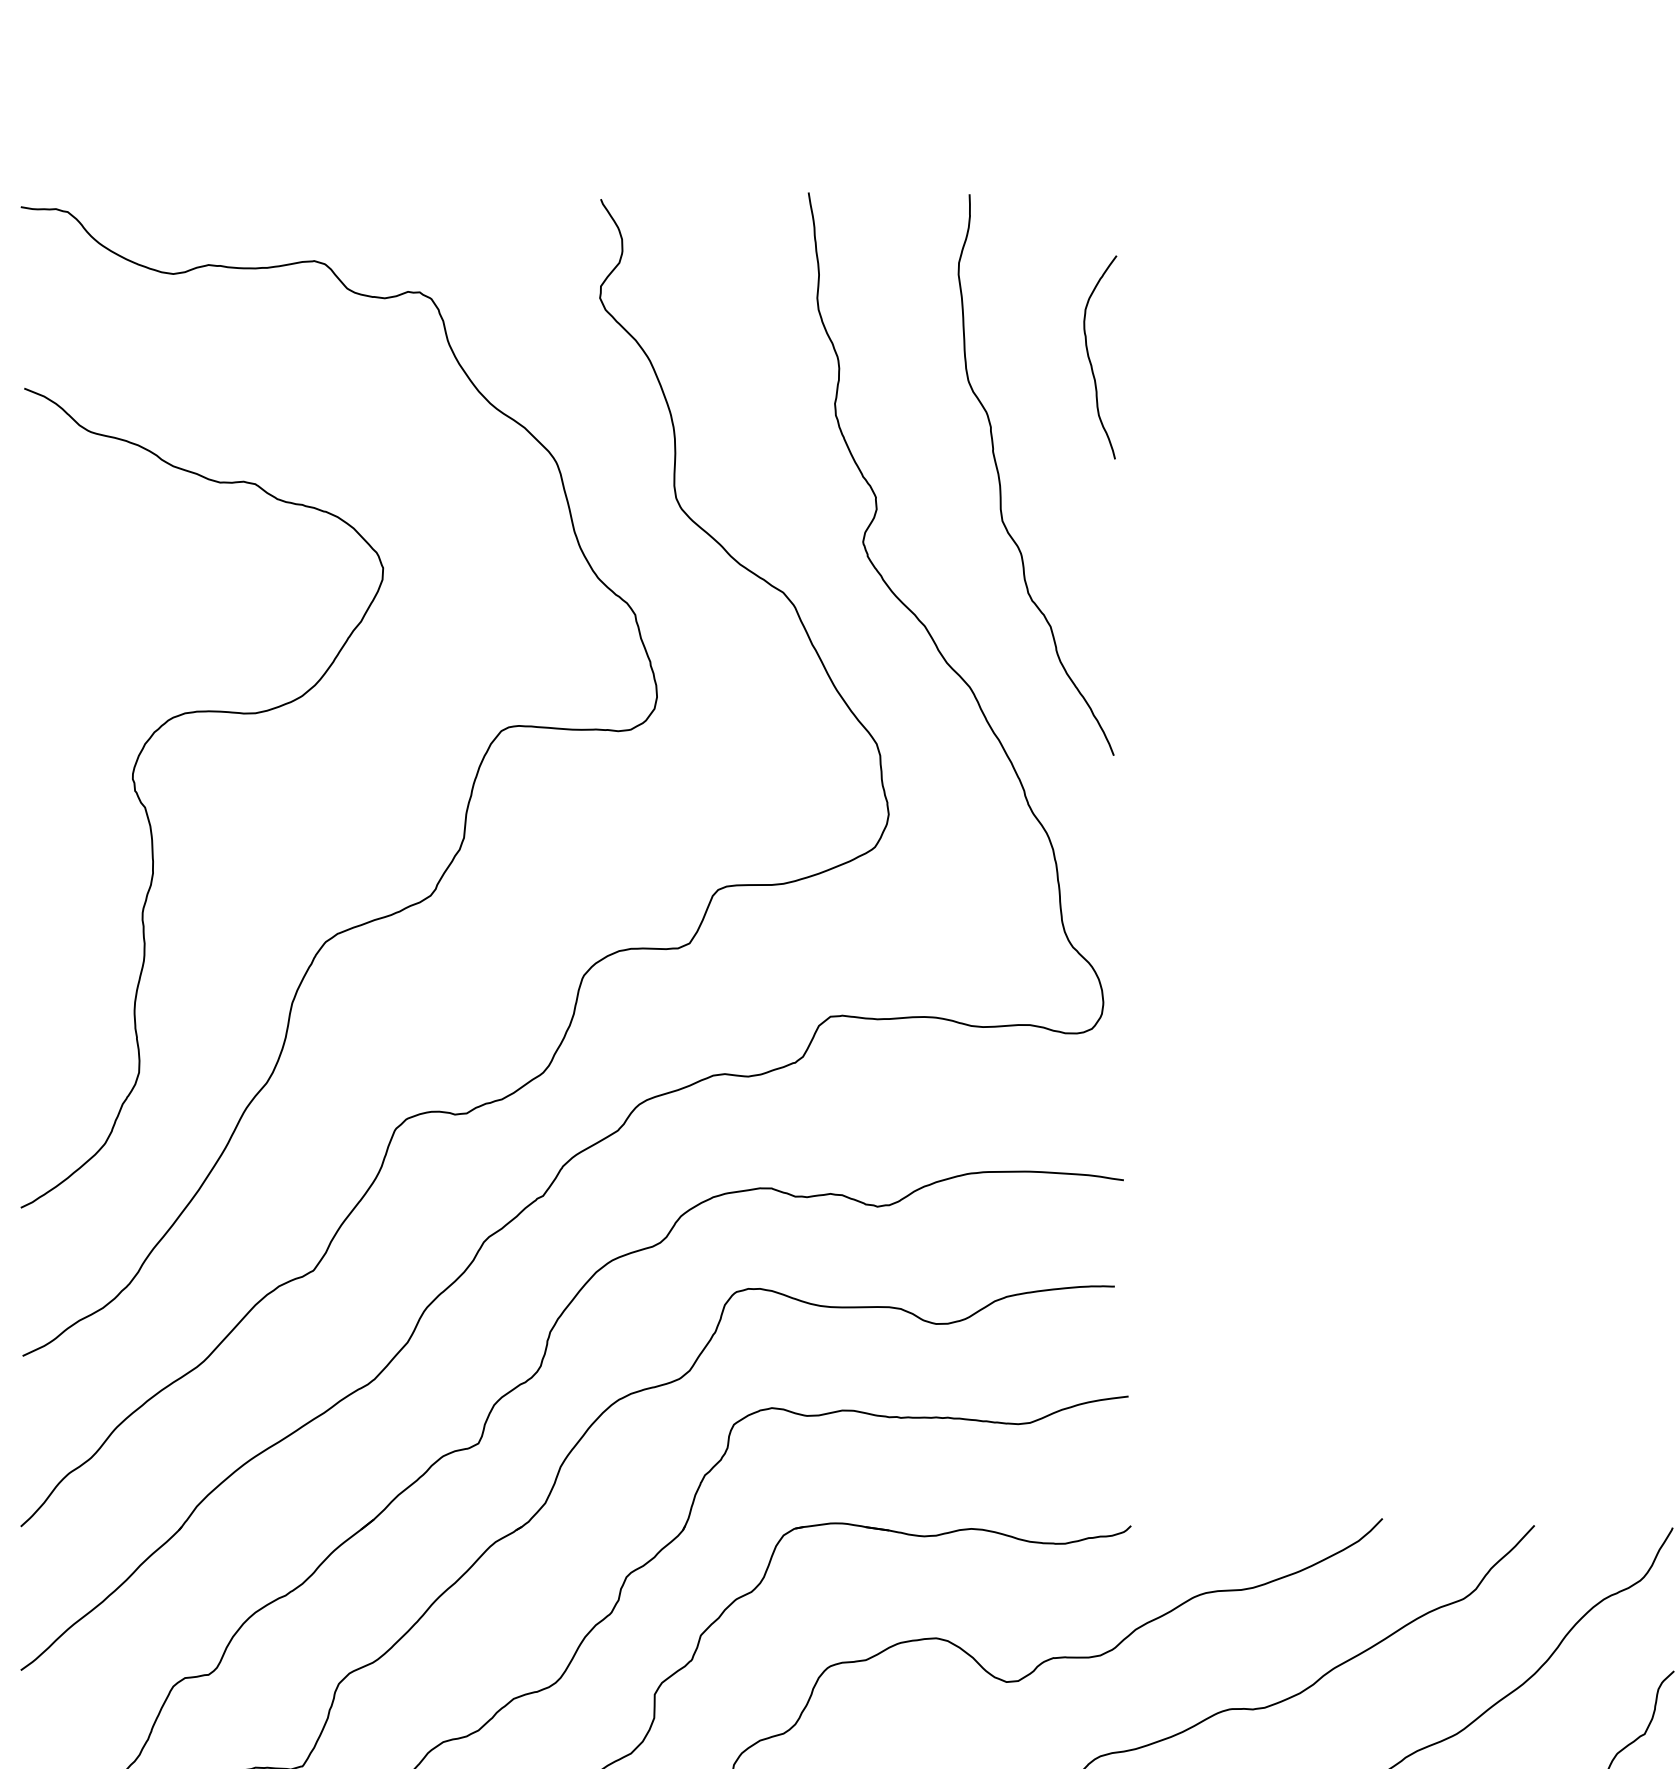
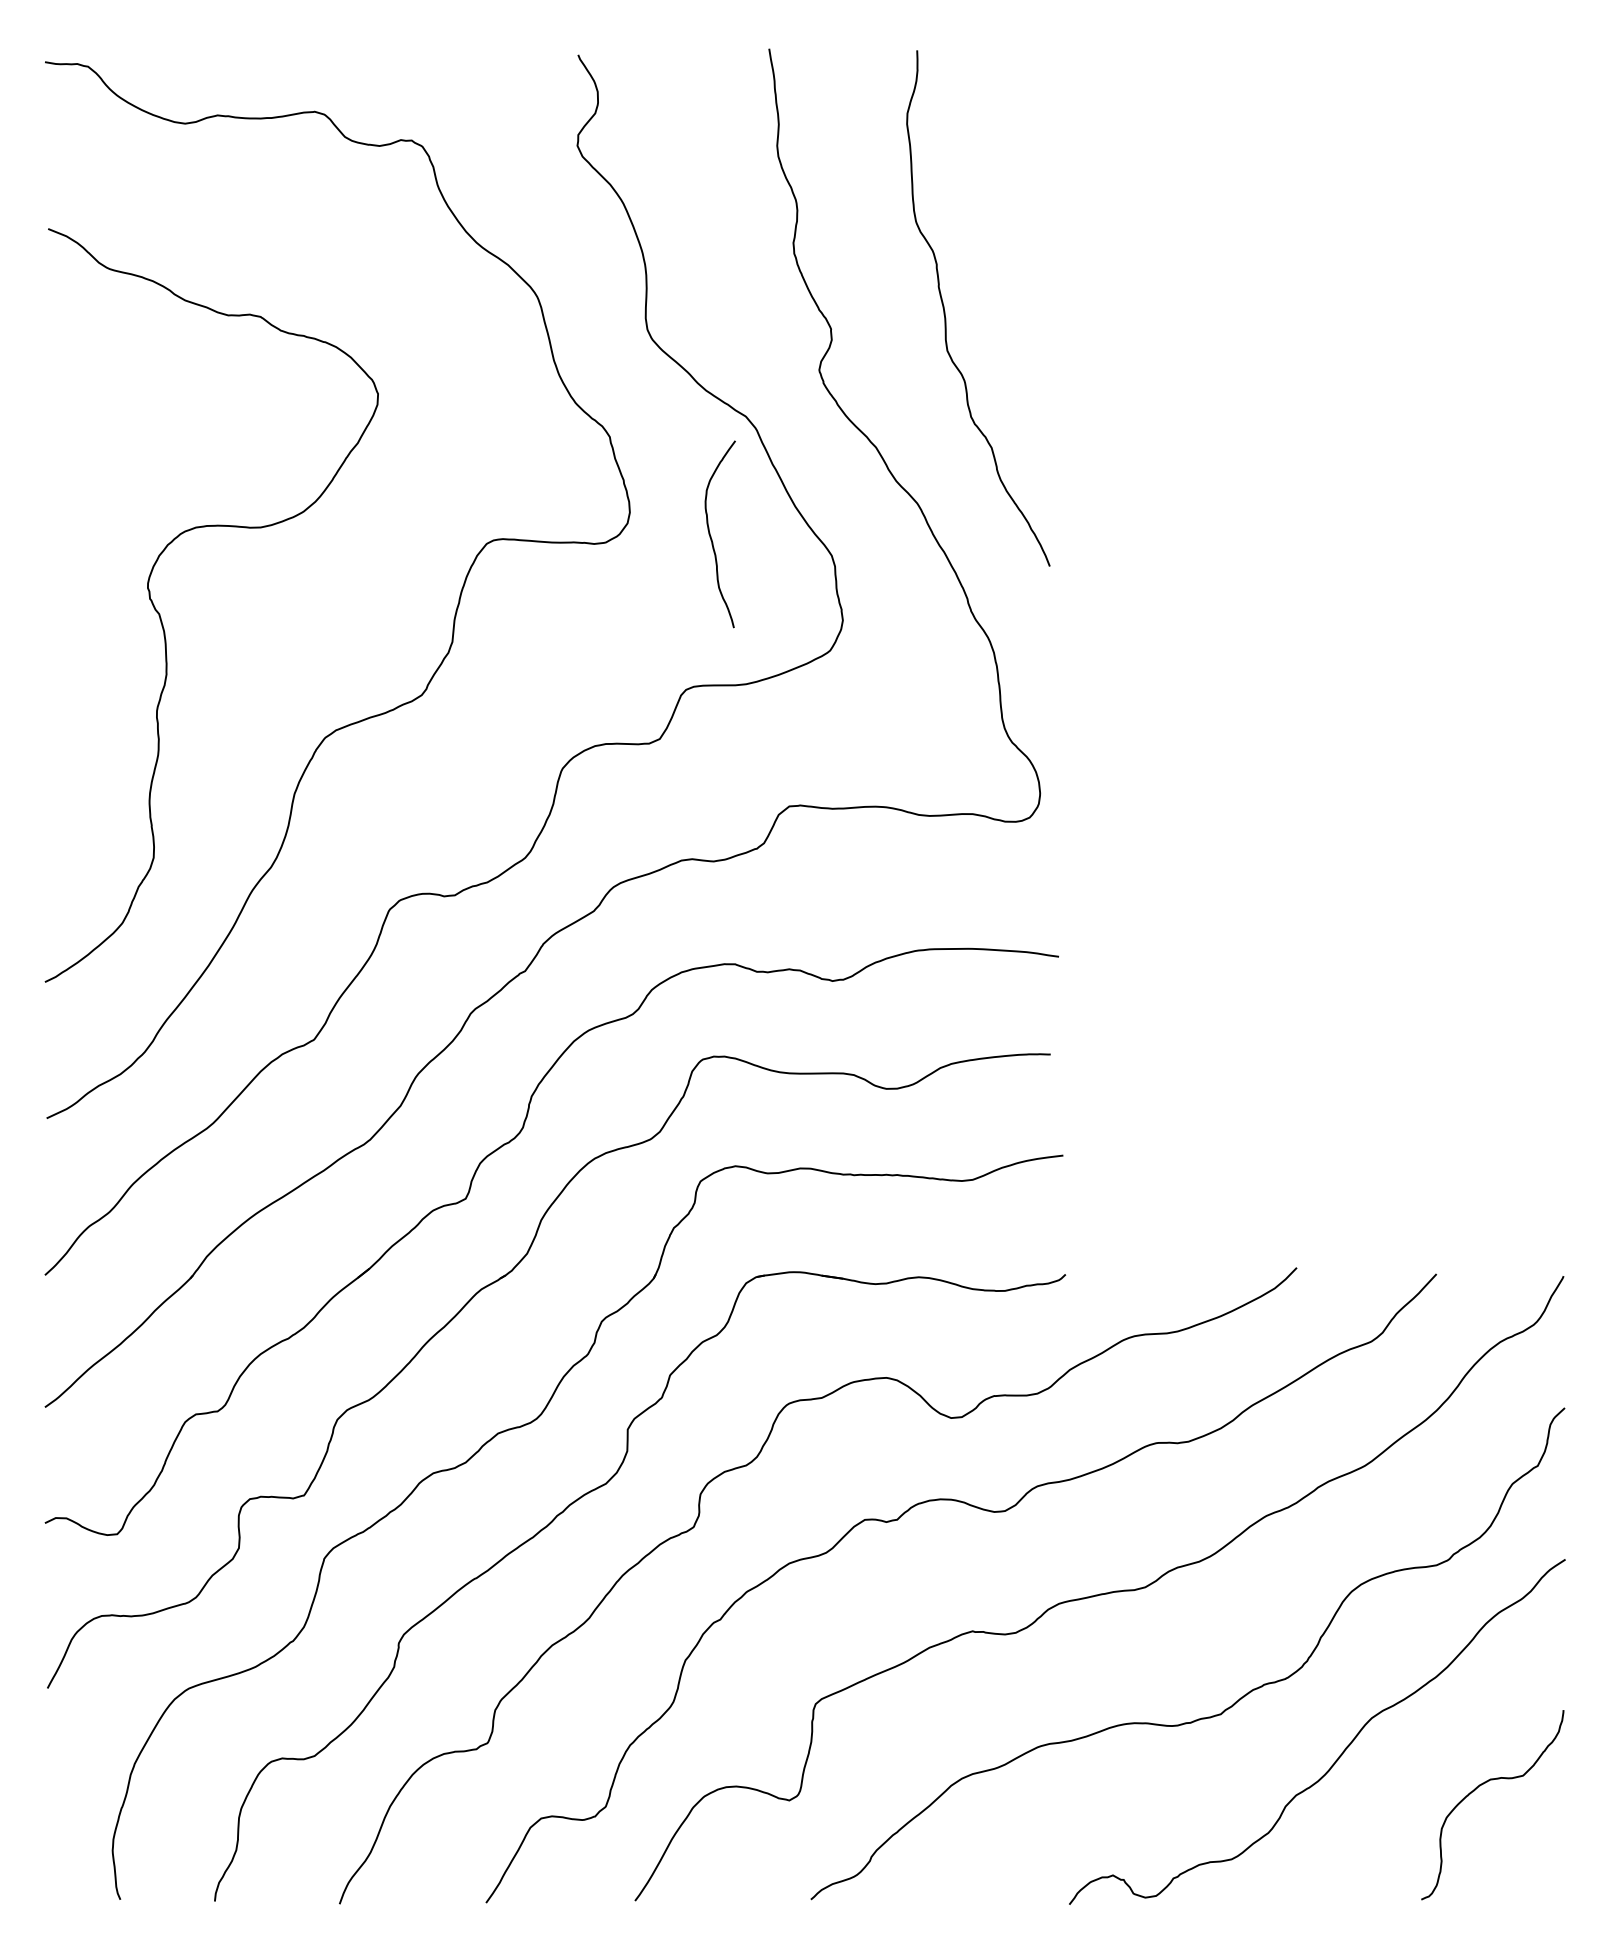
curve: (1090, 359) -> (711, 536), moved

